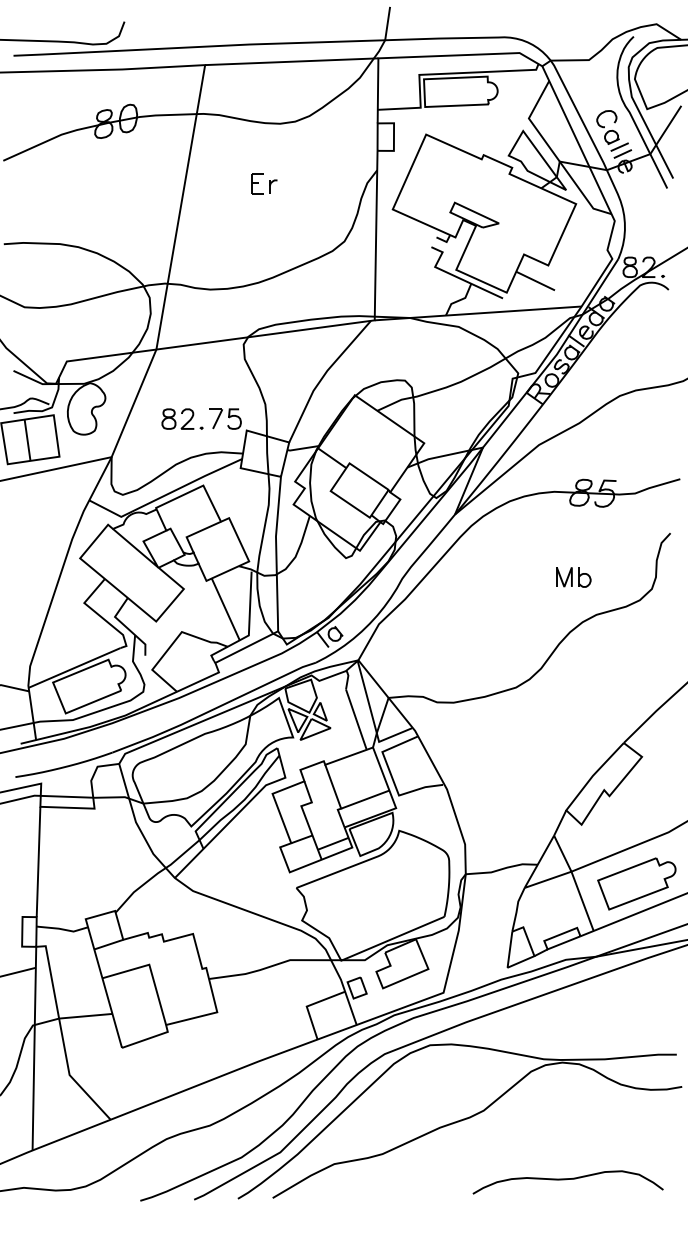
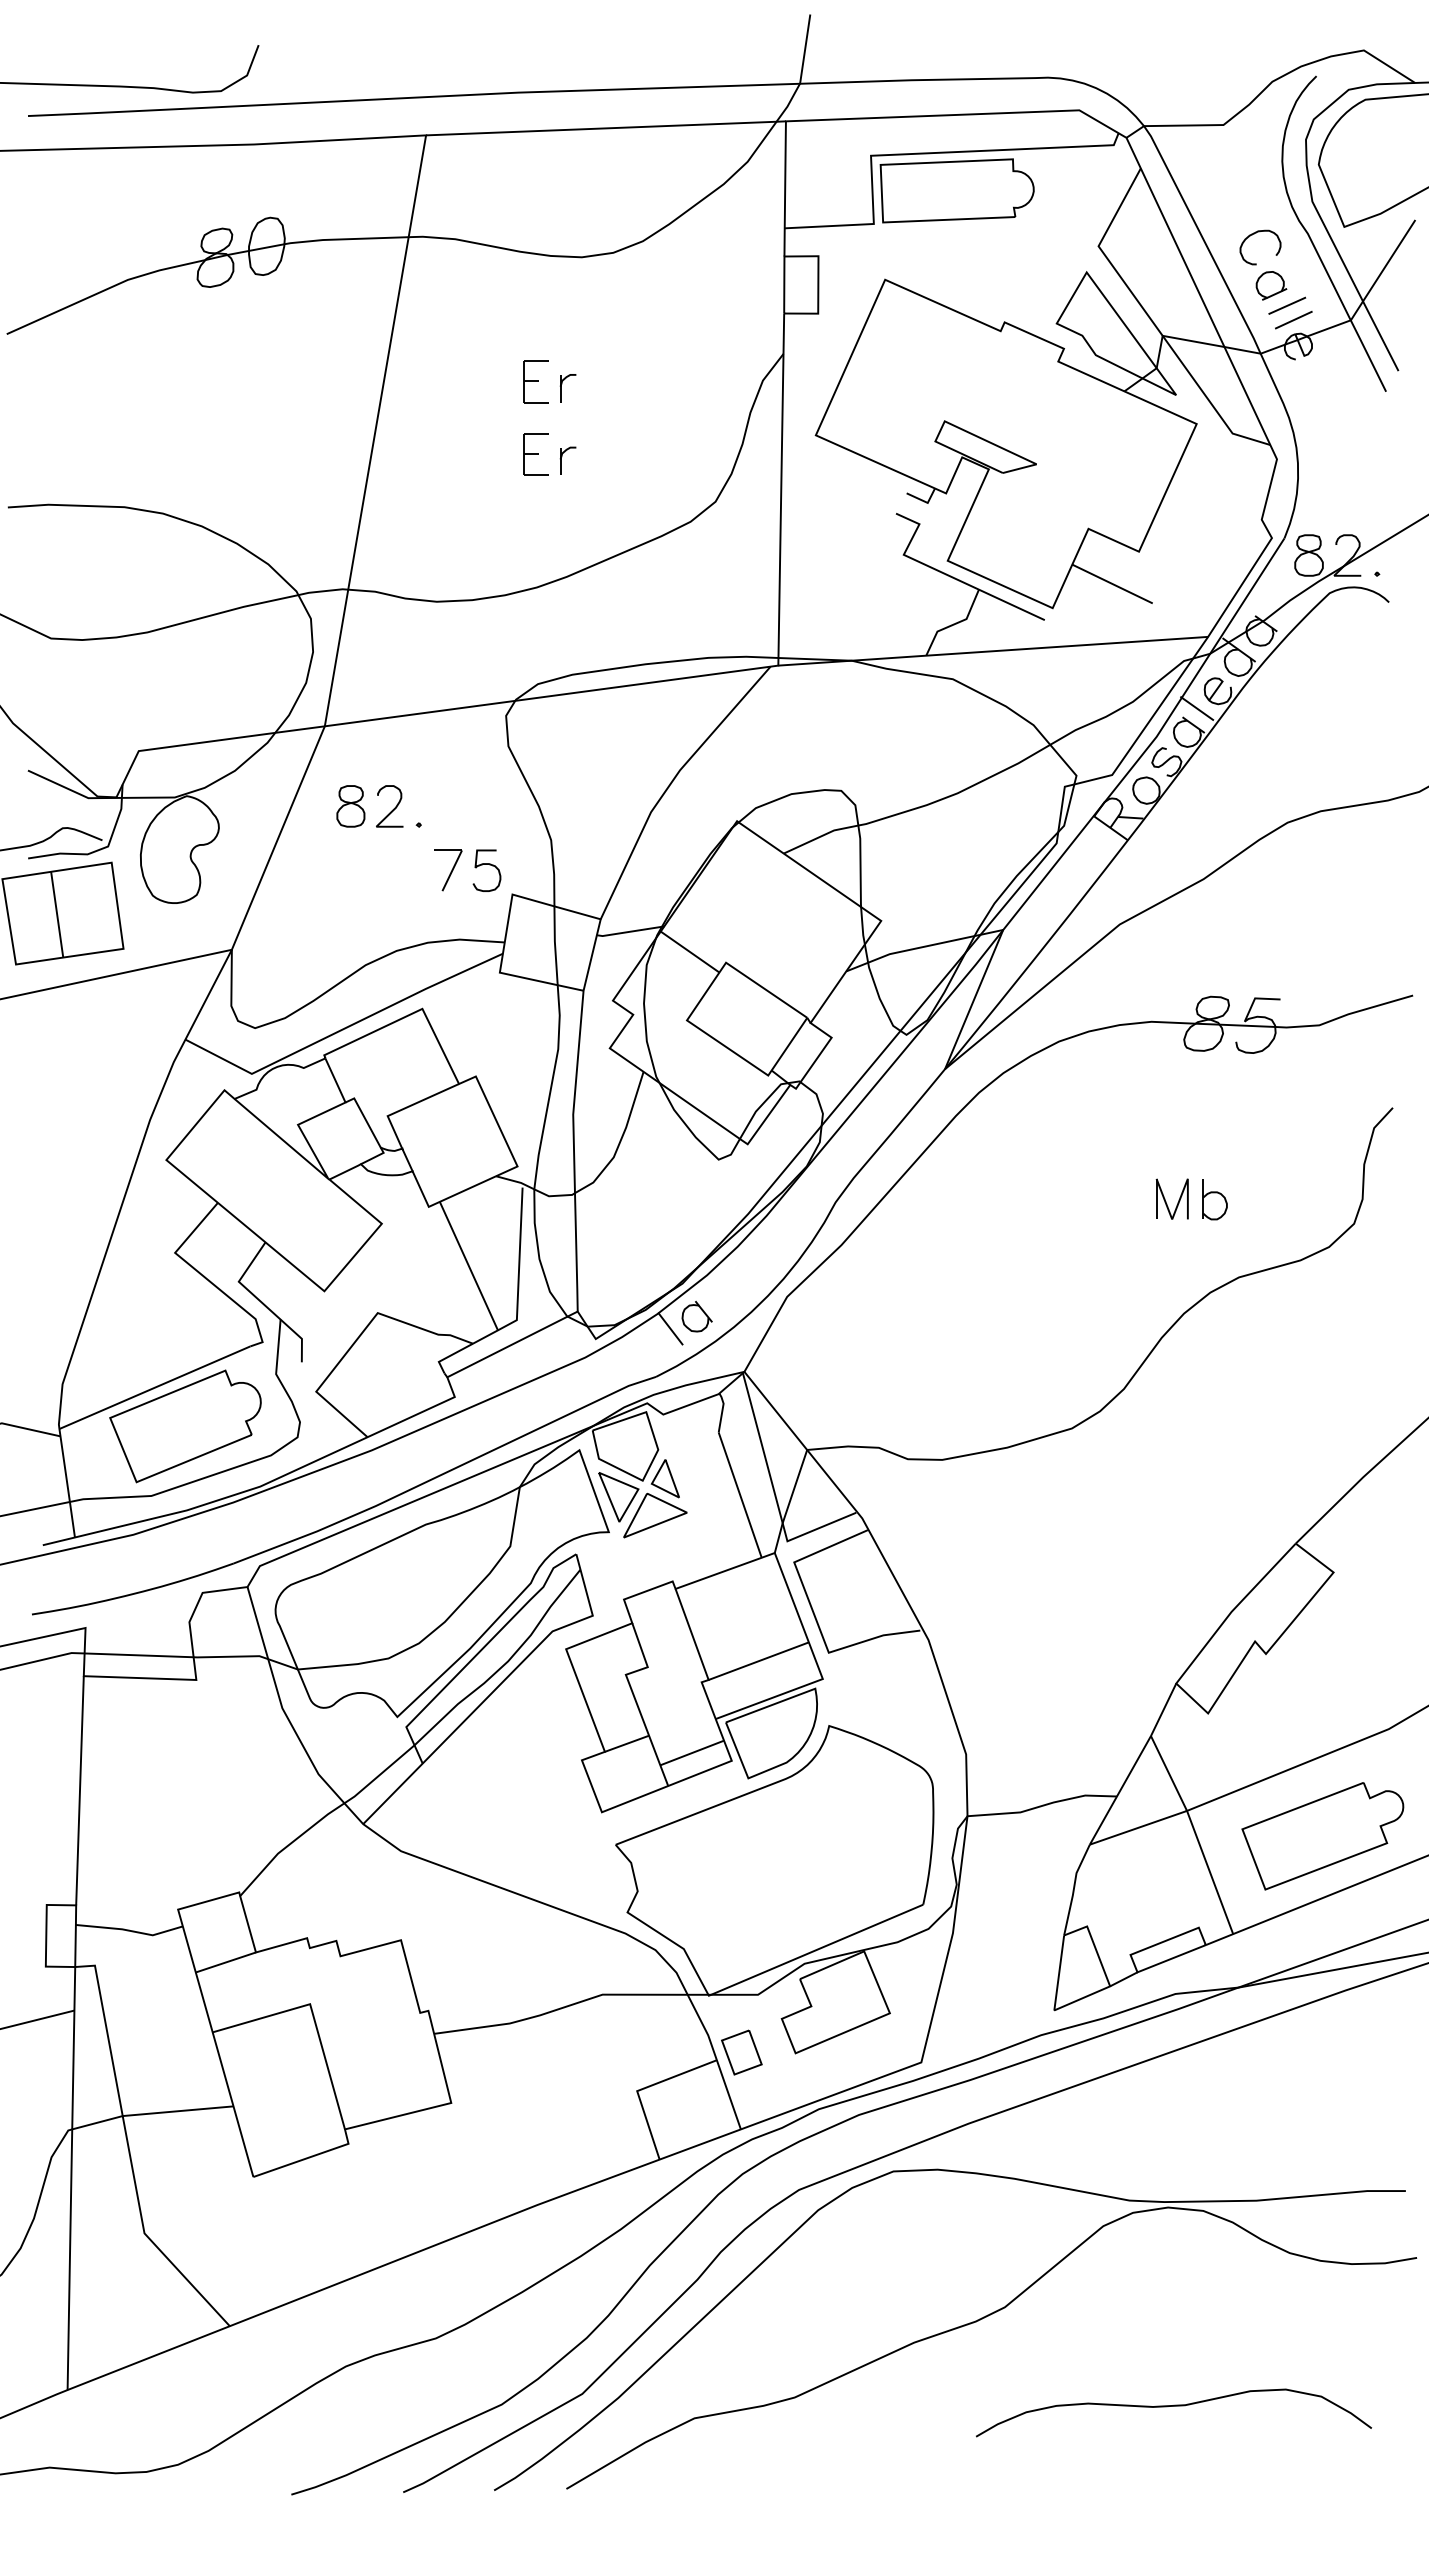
part: (264, 218) -> (549, 454), added
part: (182, 418) -> (379, 805), moved
curve: (566, 1180) -> (1170, 2408), moved

